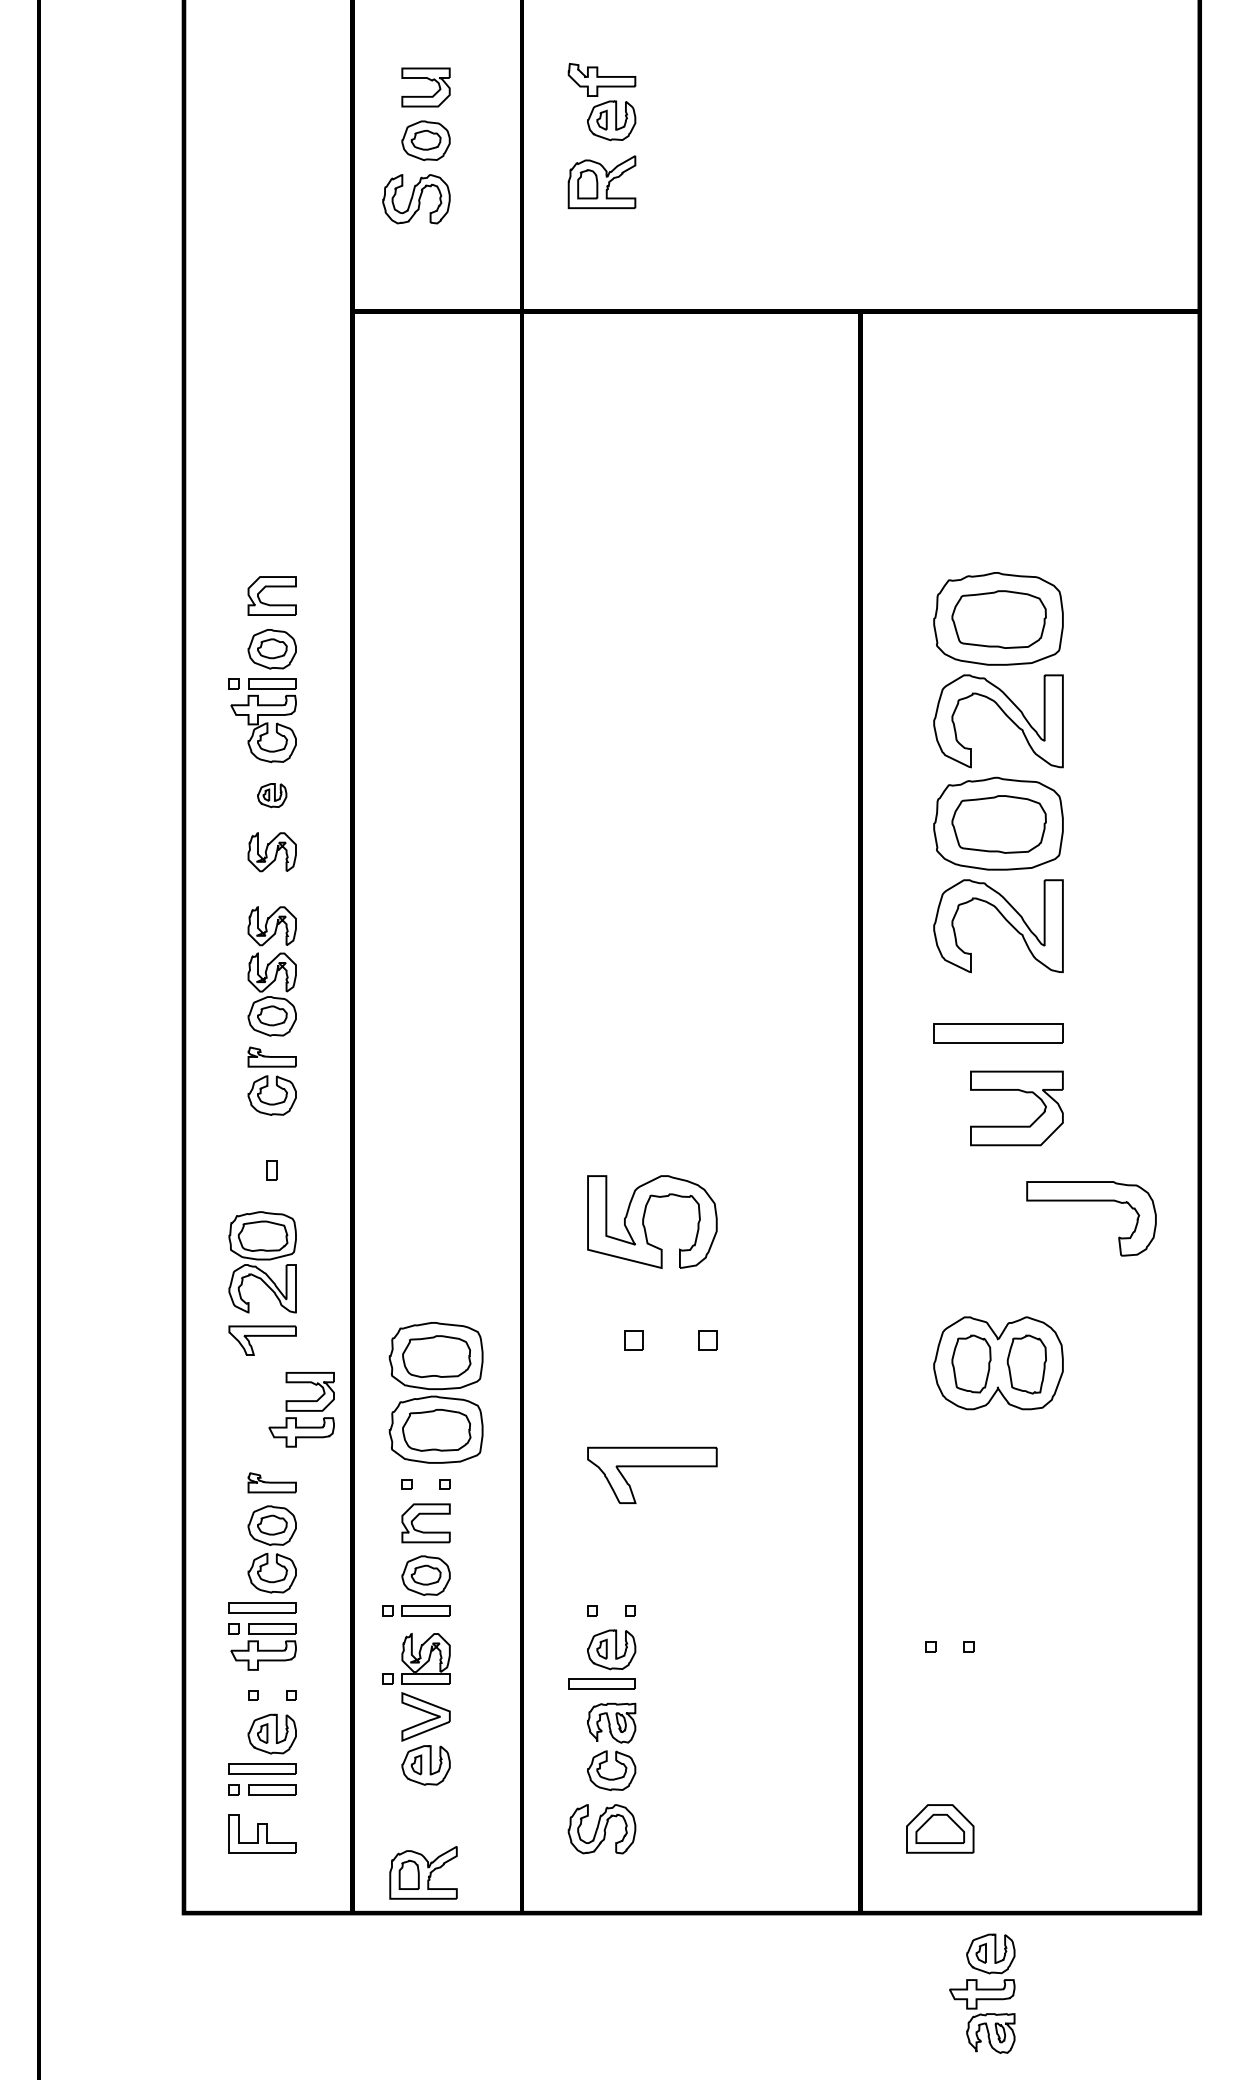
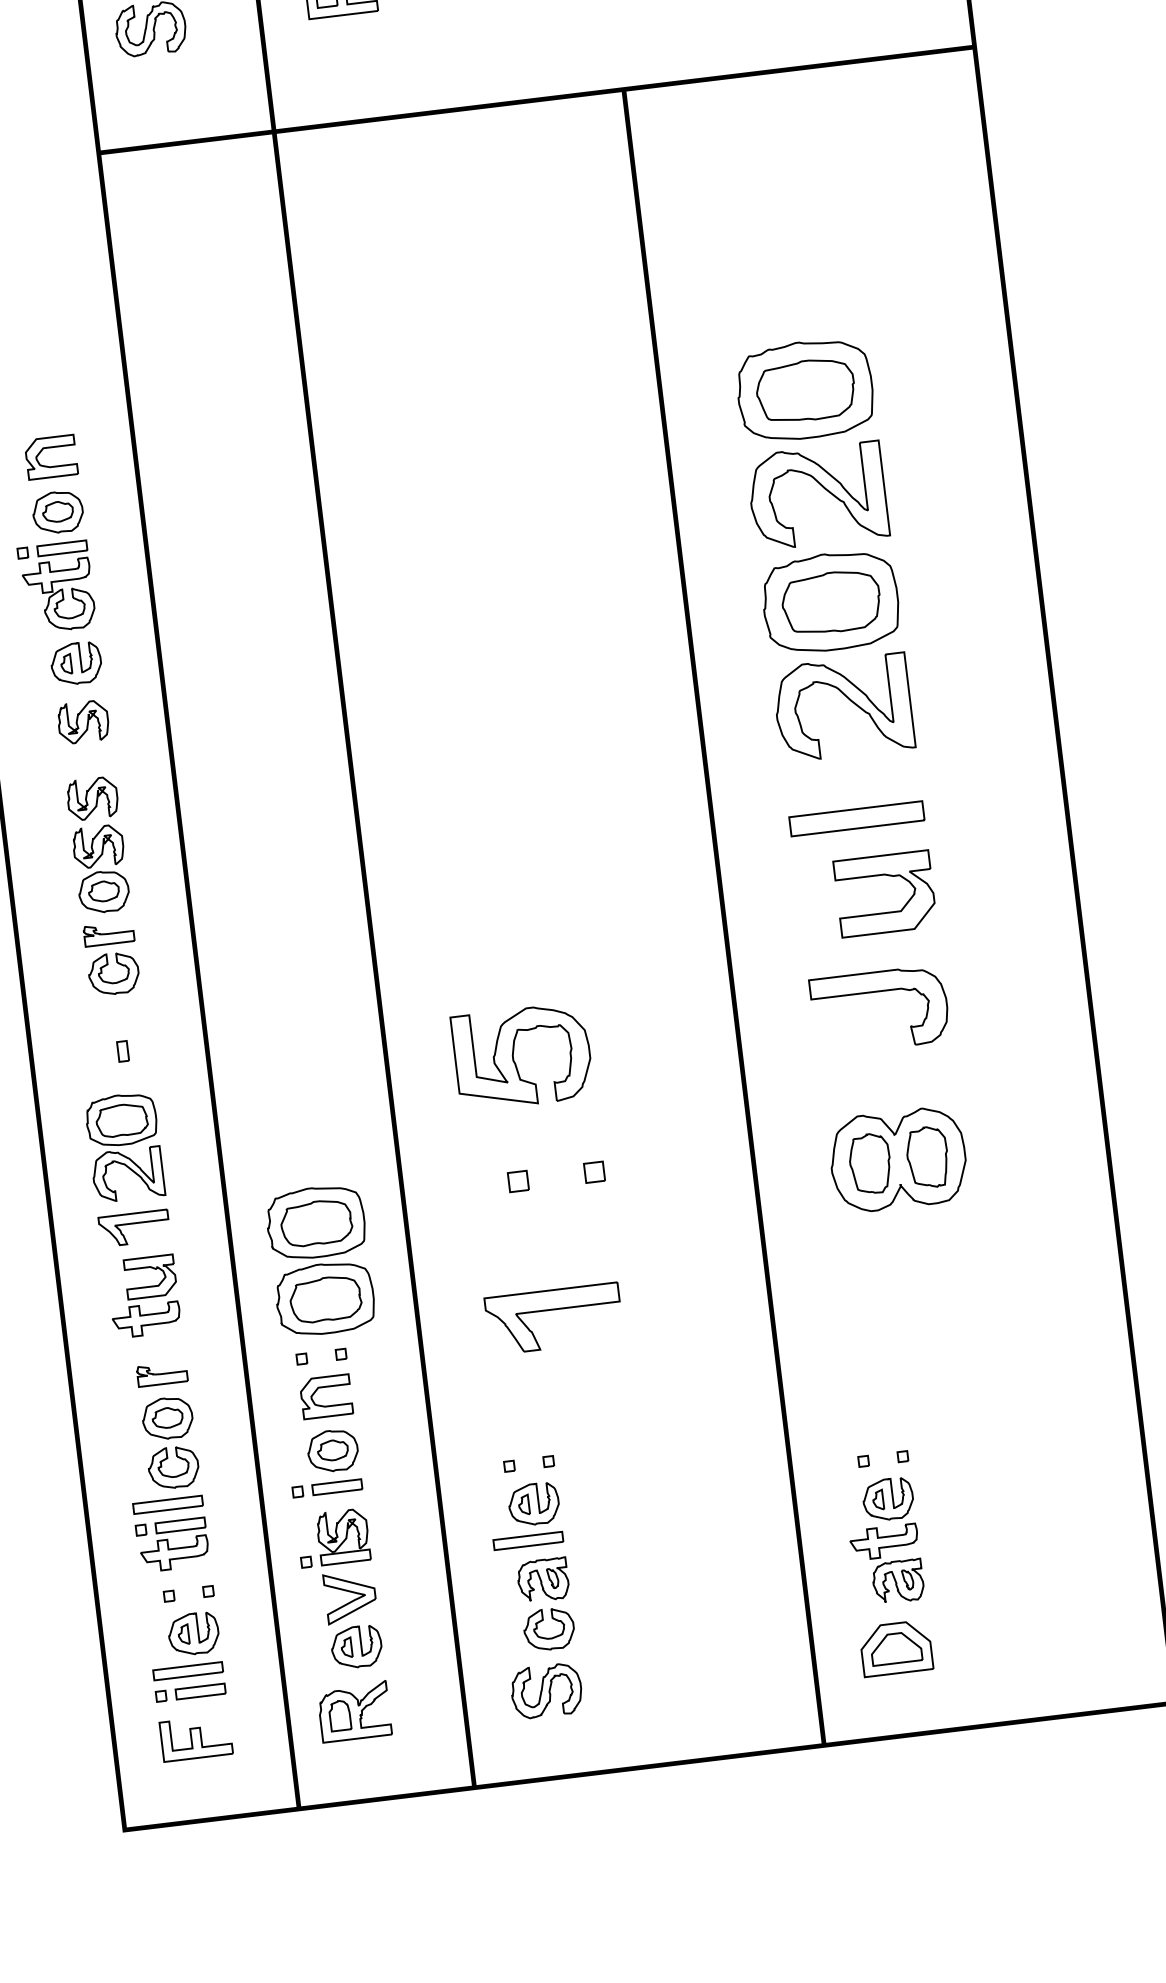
part: (271, 795) -> (75, 663), size x1.67
part: (1091, 1201) -> (877, 992), moved
part: (301, 1409) -> (143, 1296), moved
part: (423, 1872) -> (354, 1711), moved
part: (982, 1993) -> (884, 1541), moved

